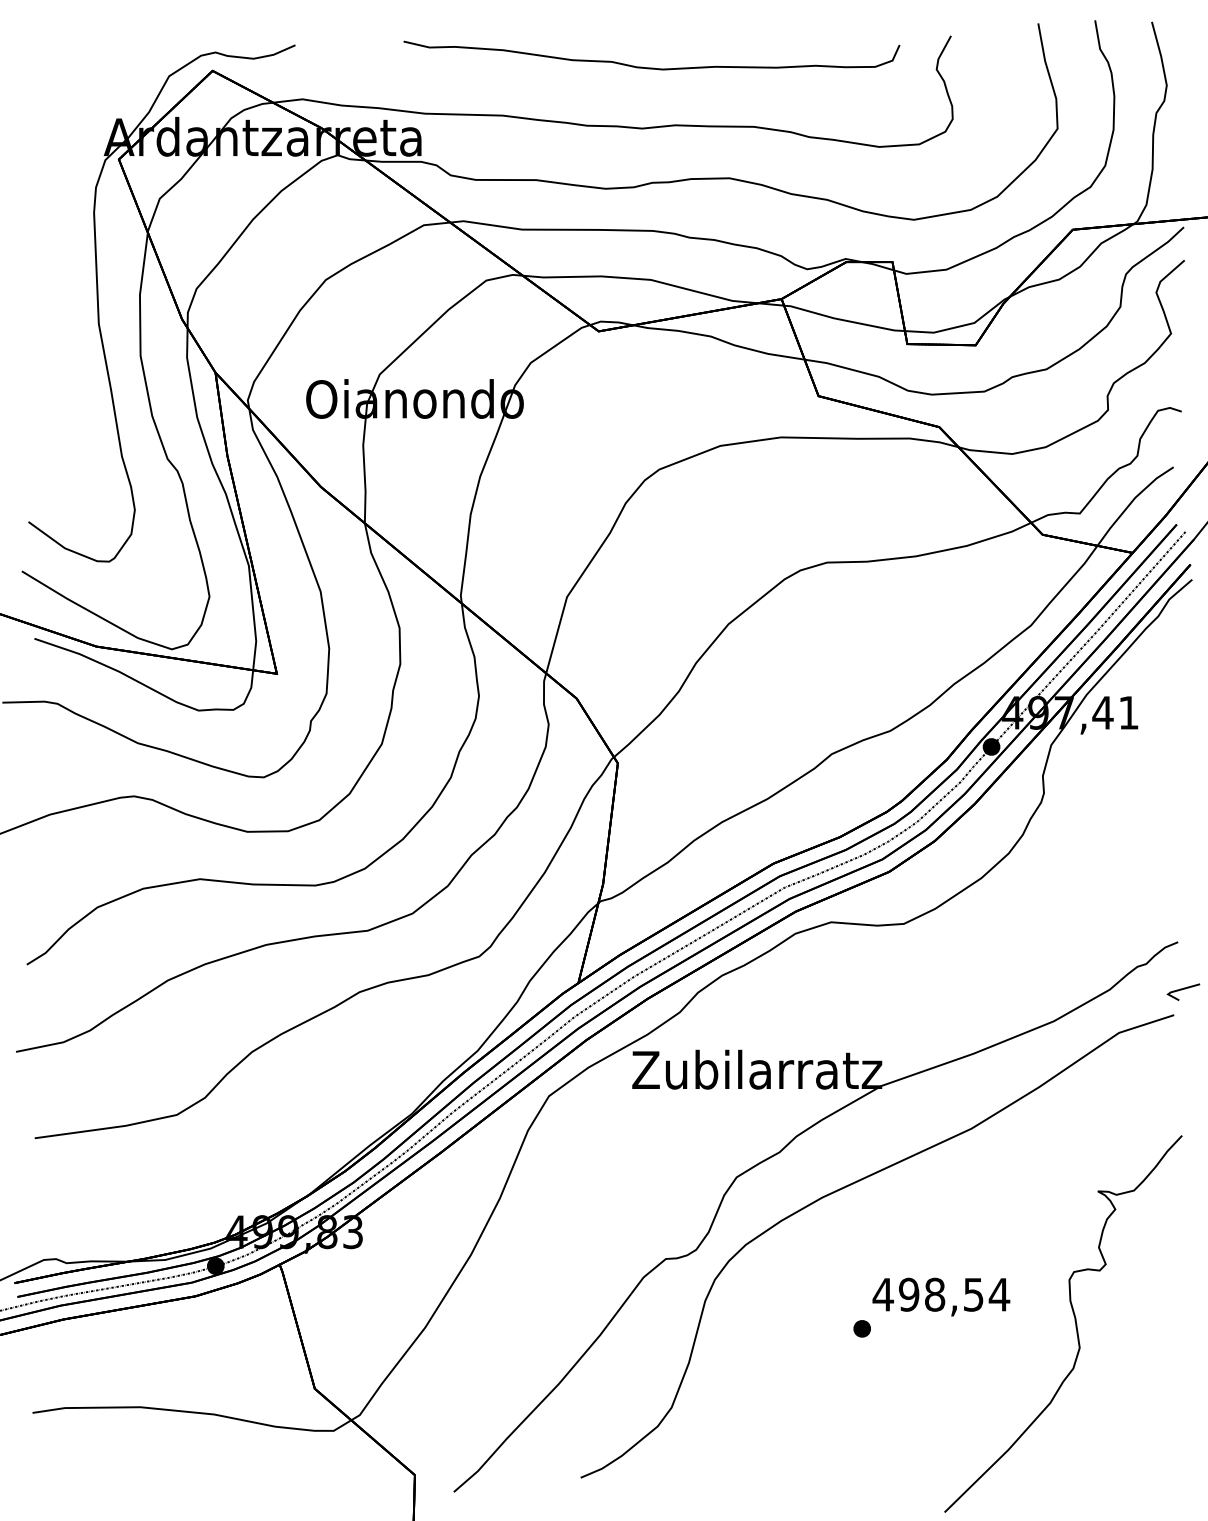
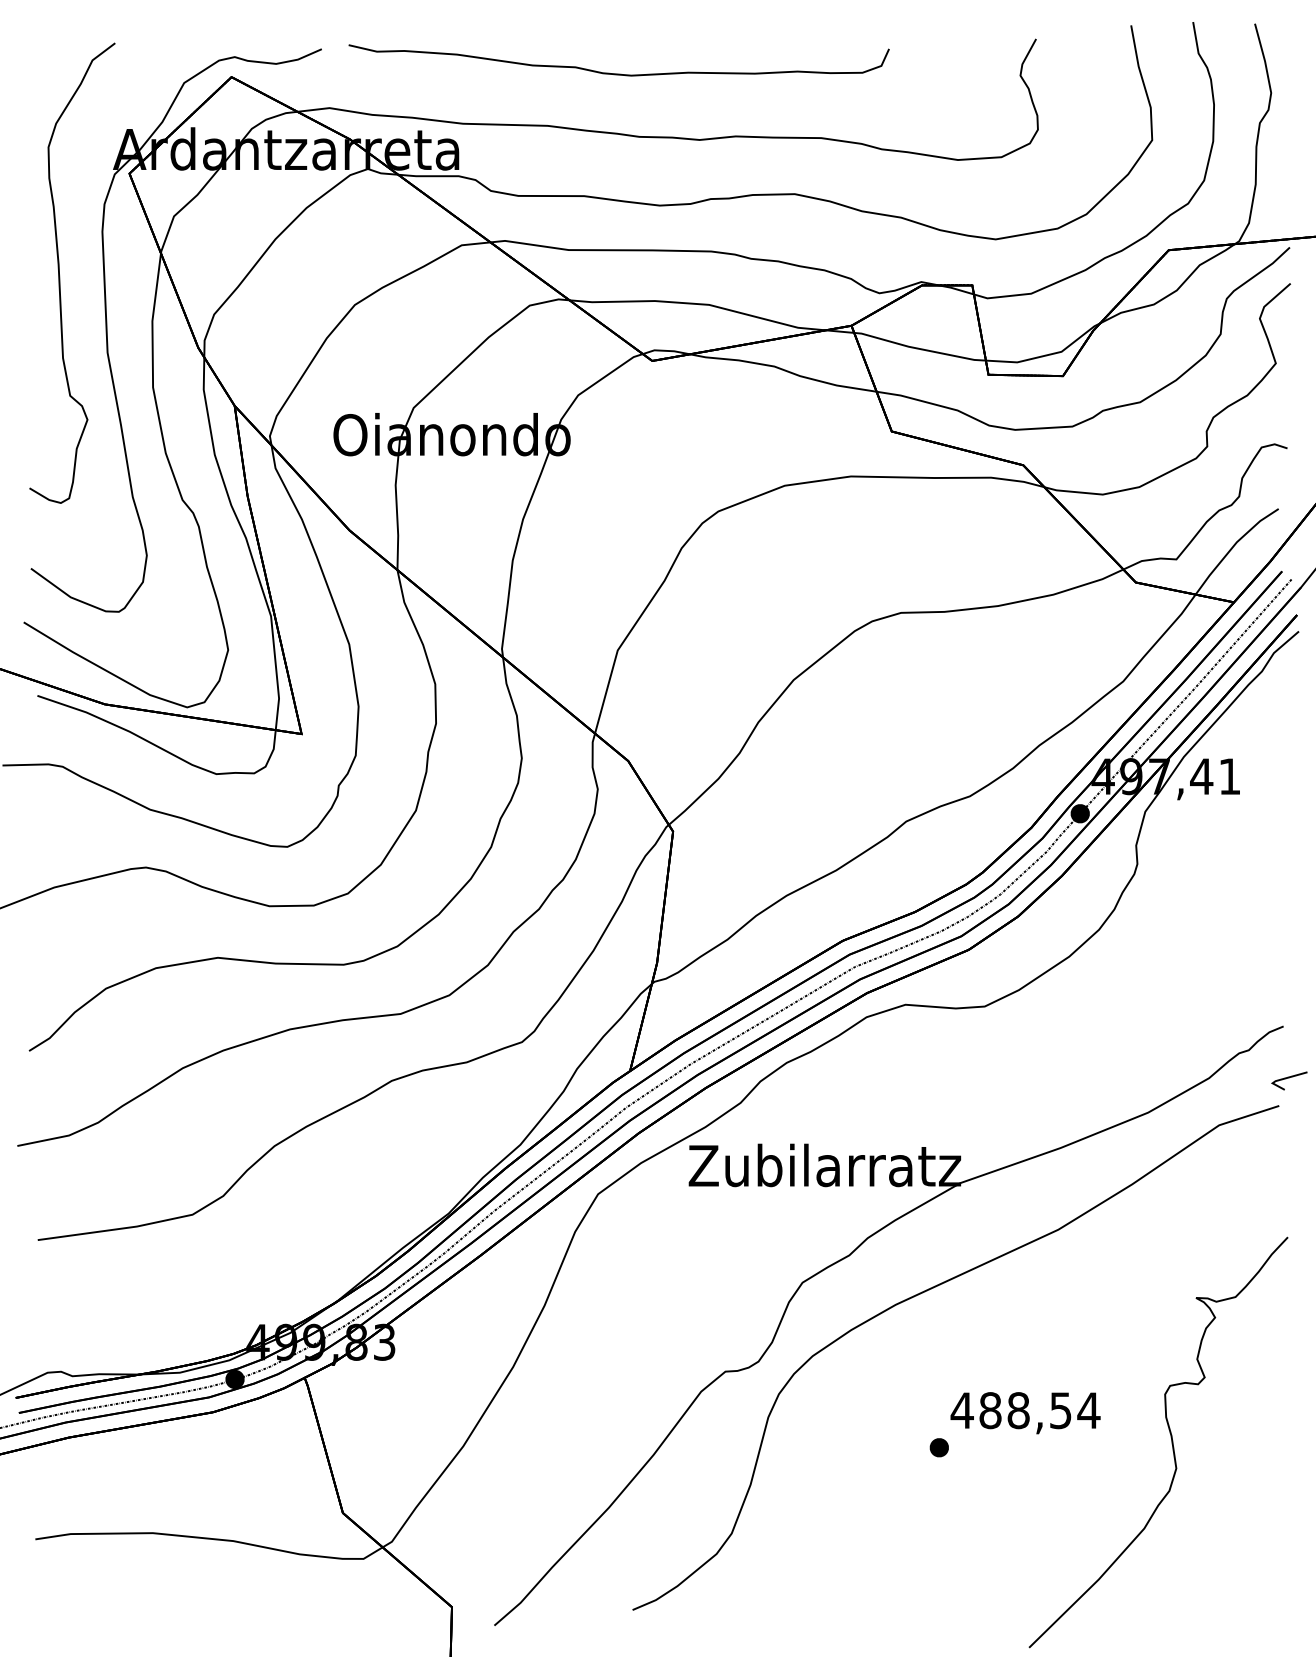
curve: (651, 67) -> (618, 73), moved
curve: (55, 253) -> (60, 276), added
text: (909, 1294) -> (990, 1410), 498,54 -> 488,54

